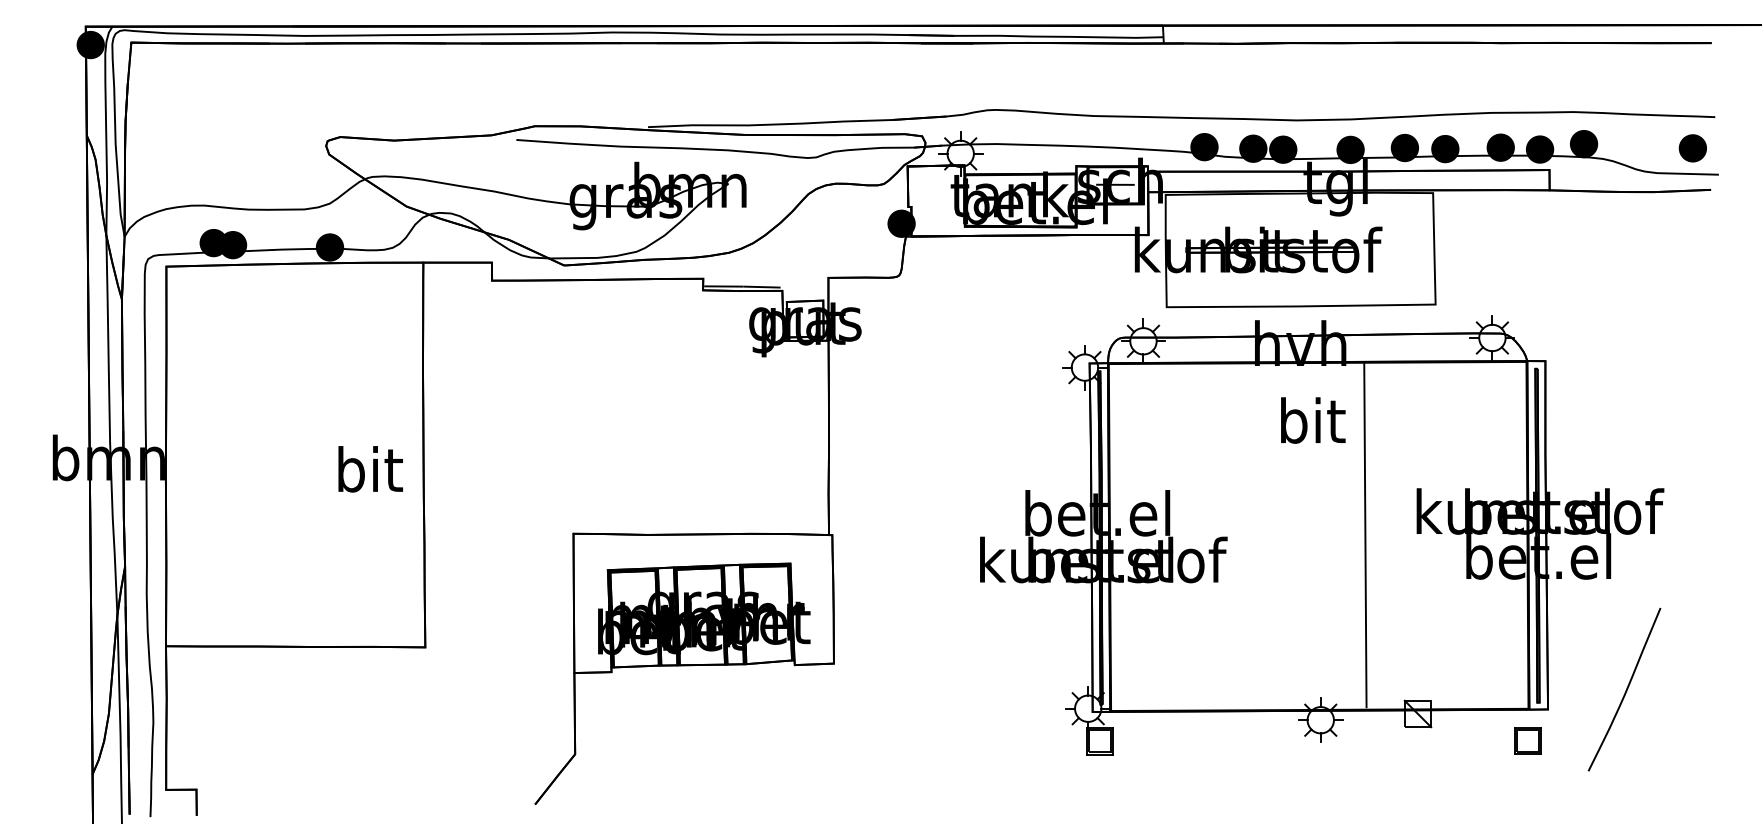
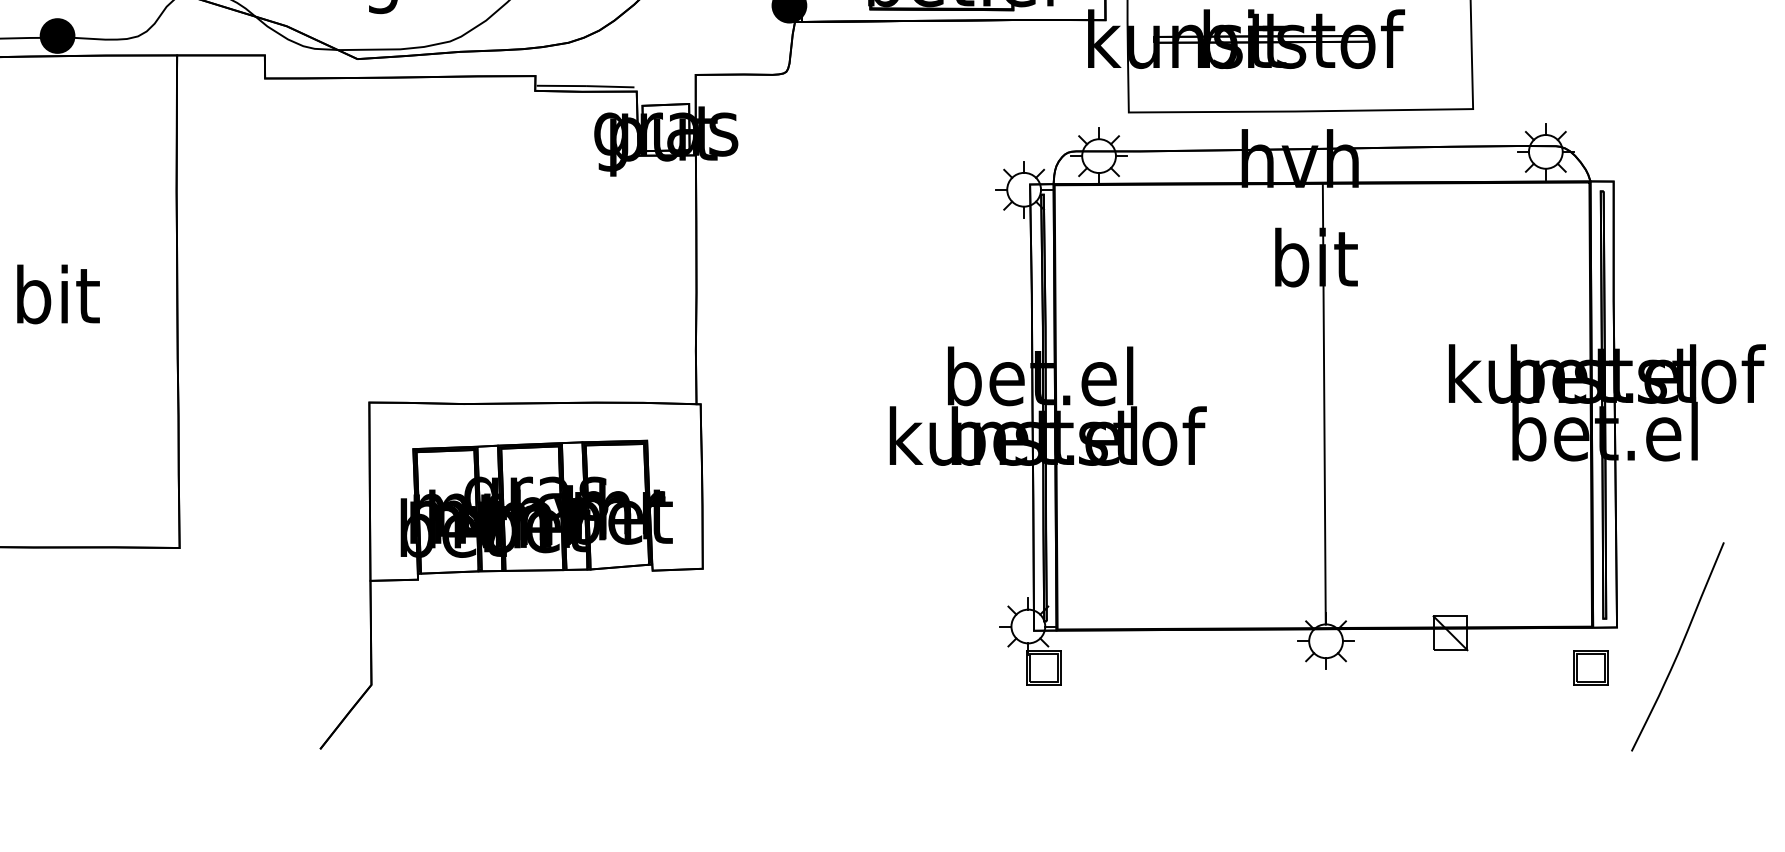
text: (370, 469) -> (58, 294), moved
line: (1365, 535) -> (1324, 404), moved
curve: (1625, 690) -> (1679, 648), moved

